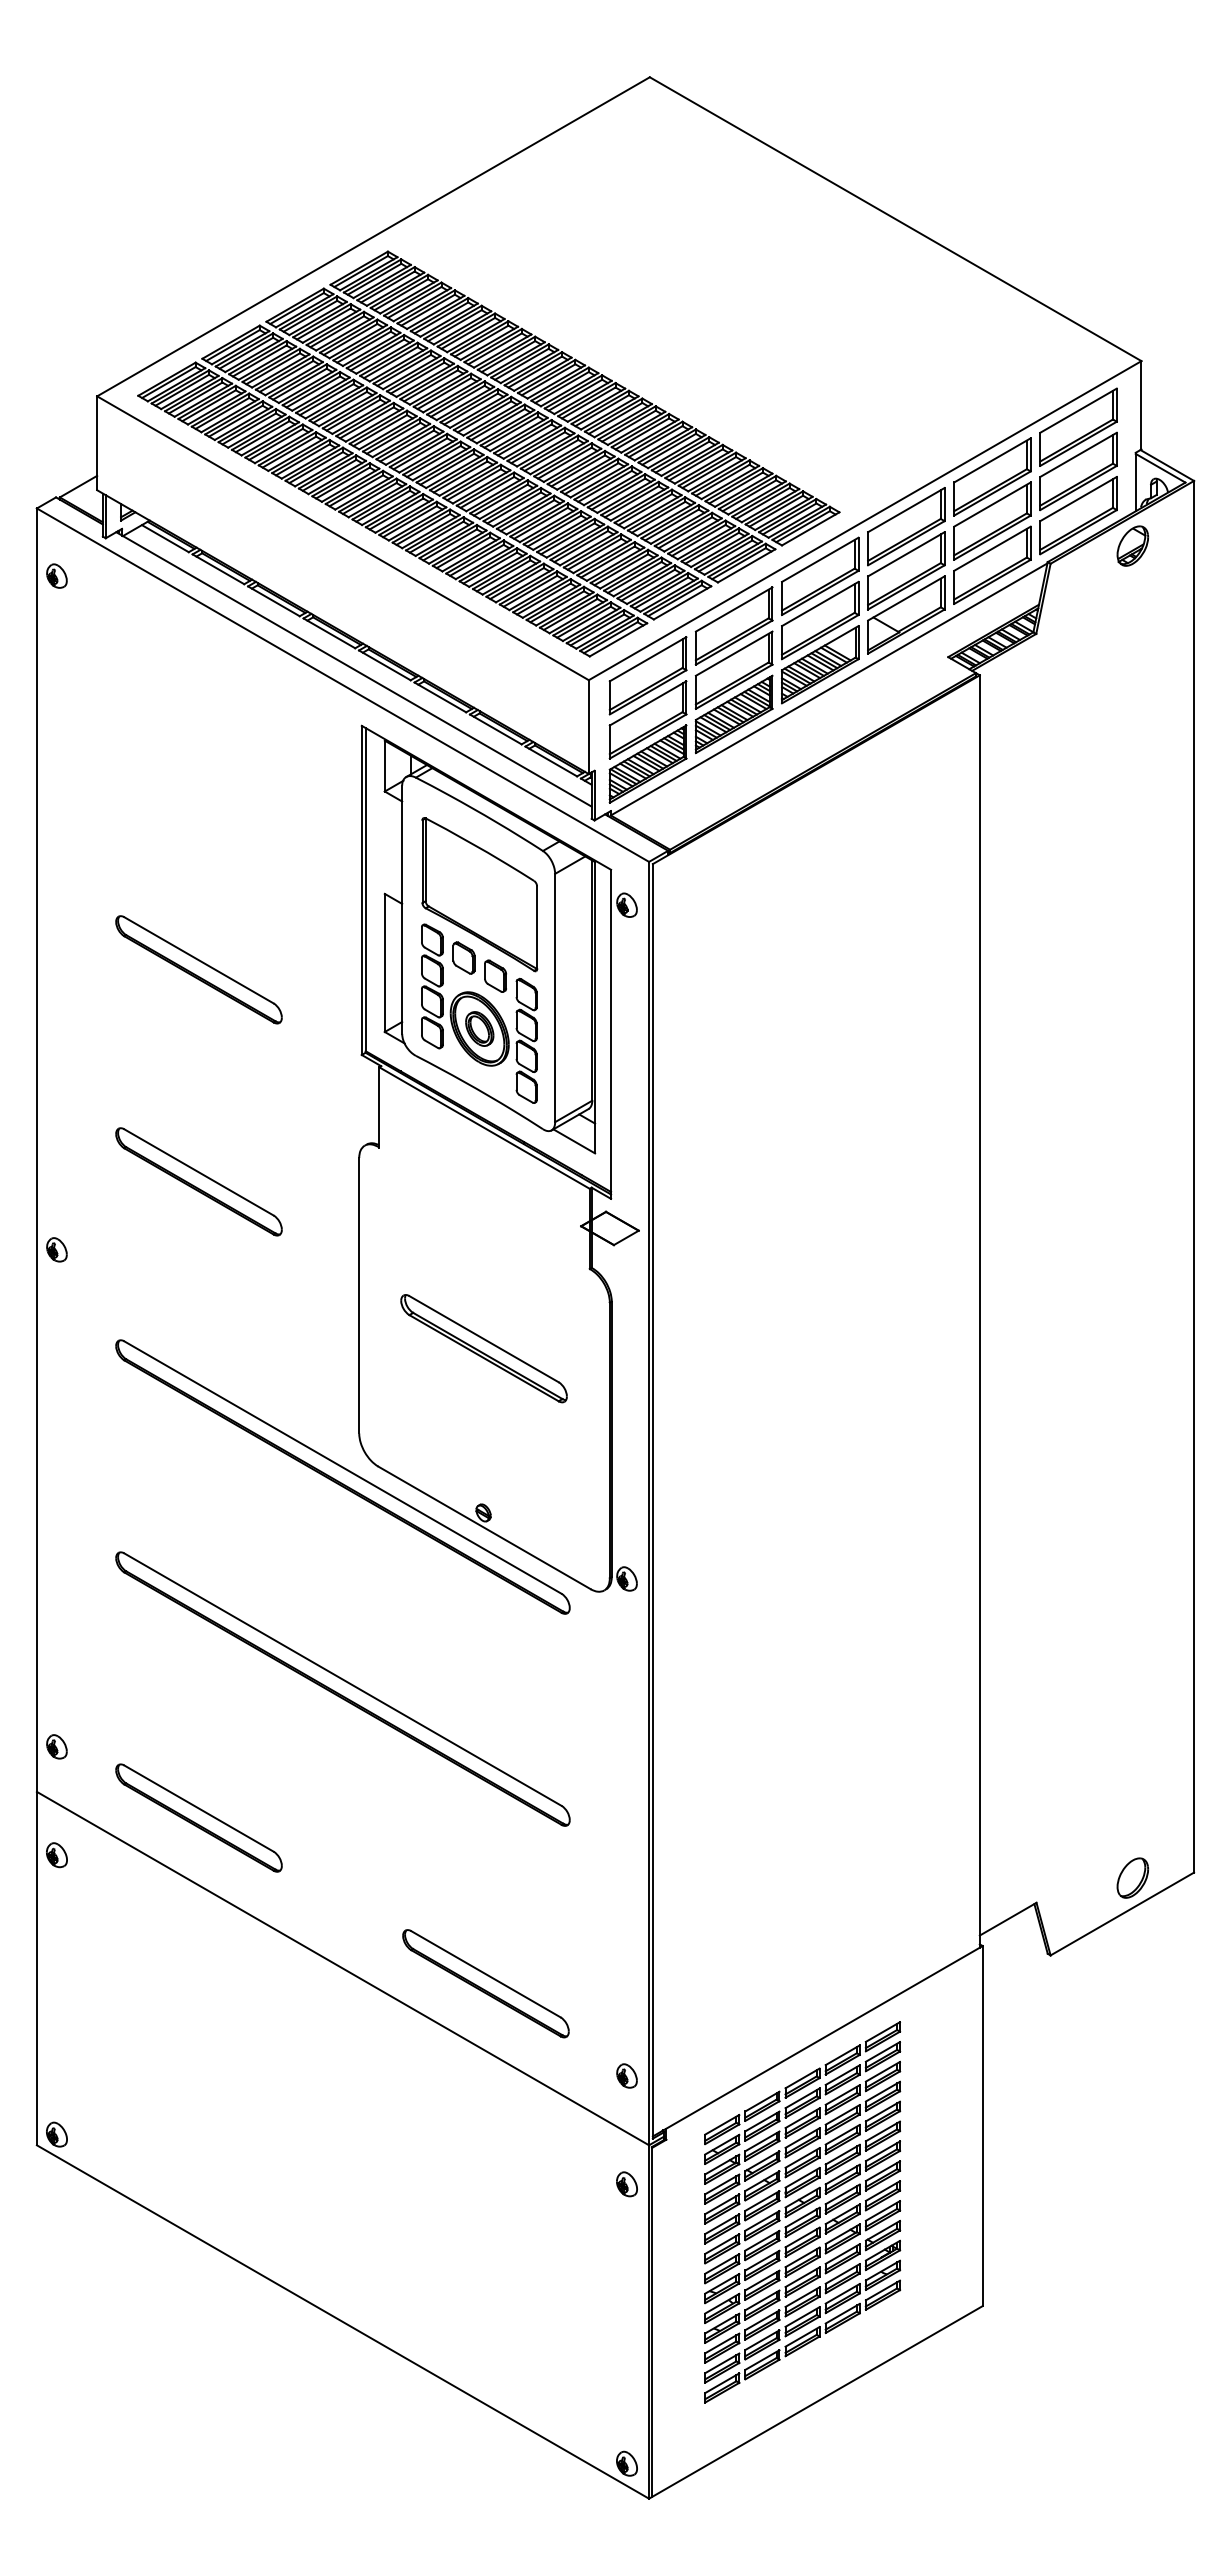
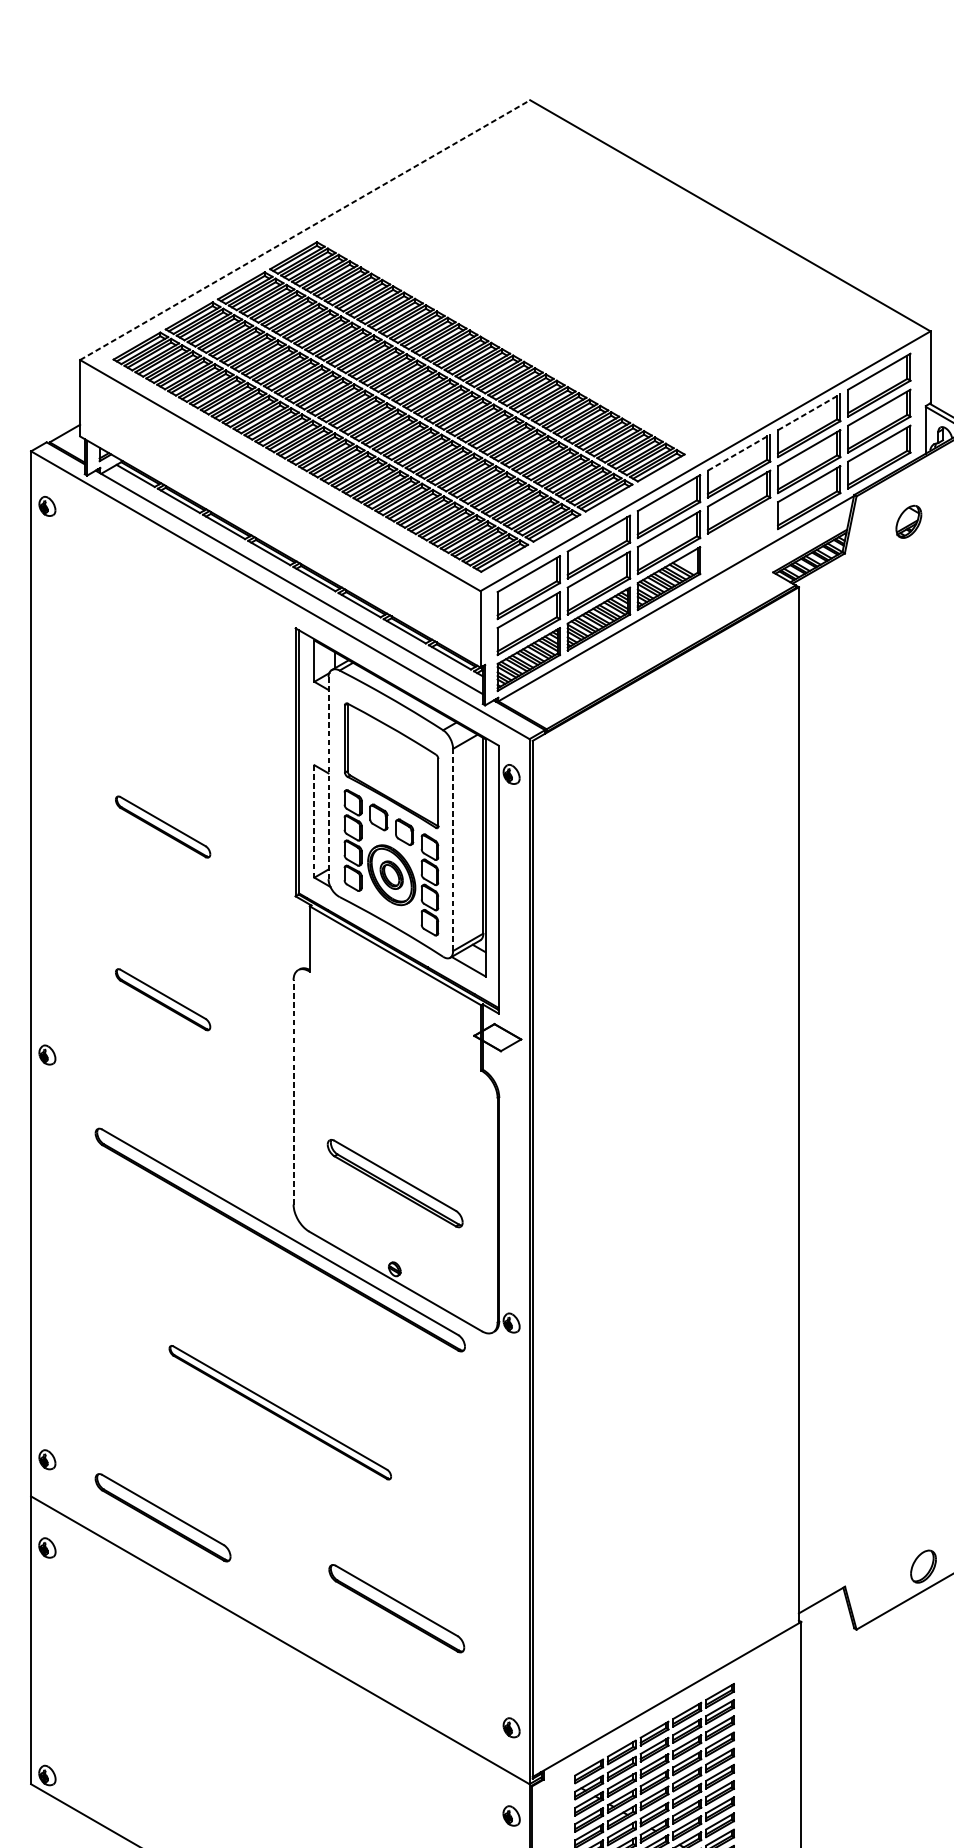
line: (373, 236) -> (305, 229), solid -> dashed
line: (992, 460) -> (809, 412), solid -> dashed
line: (906, 509) -> (739, 452), solid -> dashed
part: (1132, 545) -> (908, 521), moved
part: (906, 614) -> (739, 537), removed
line: (402, 910) -> (328, 778), solid -> dashed
line: (384, 963) -> (314, 821), solid -> dashed
part: (198, 969) -> (162, 826), size x0.7
line: (555, 997) -> (453, 849), solid -> dashed
part: (198, 1181) -> (162, 999), size x0.7
line: (359, 1295) -> (293, 1092), solid -> dashed
part: (483, 1348) -> (394, 1183), moved
part: (342, 1688) -> (279, 1412), size x0.6
part: (485, 1983) -> (396, 1608), moved

